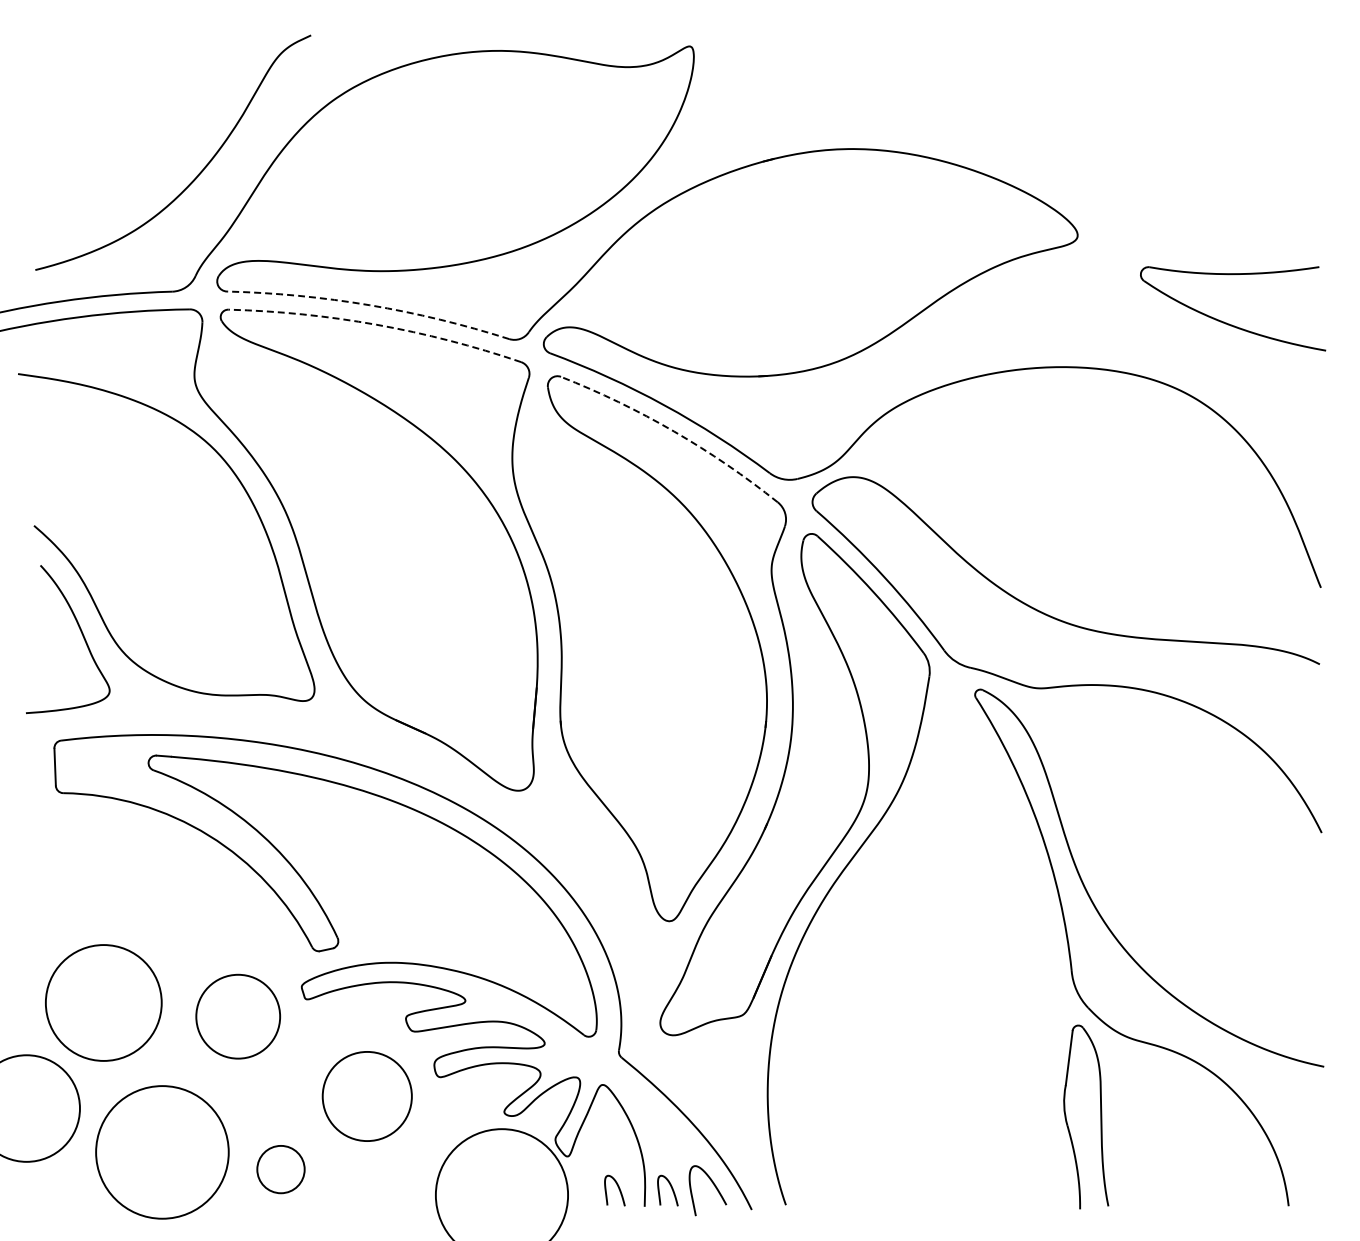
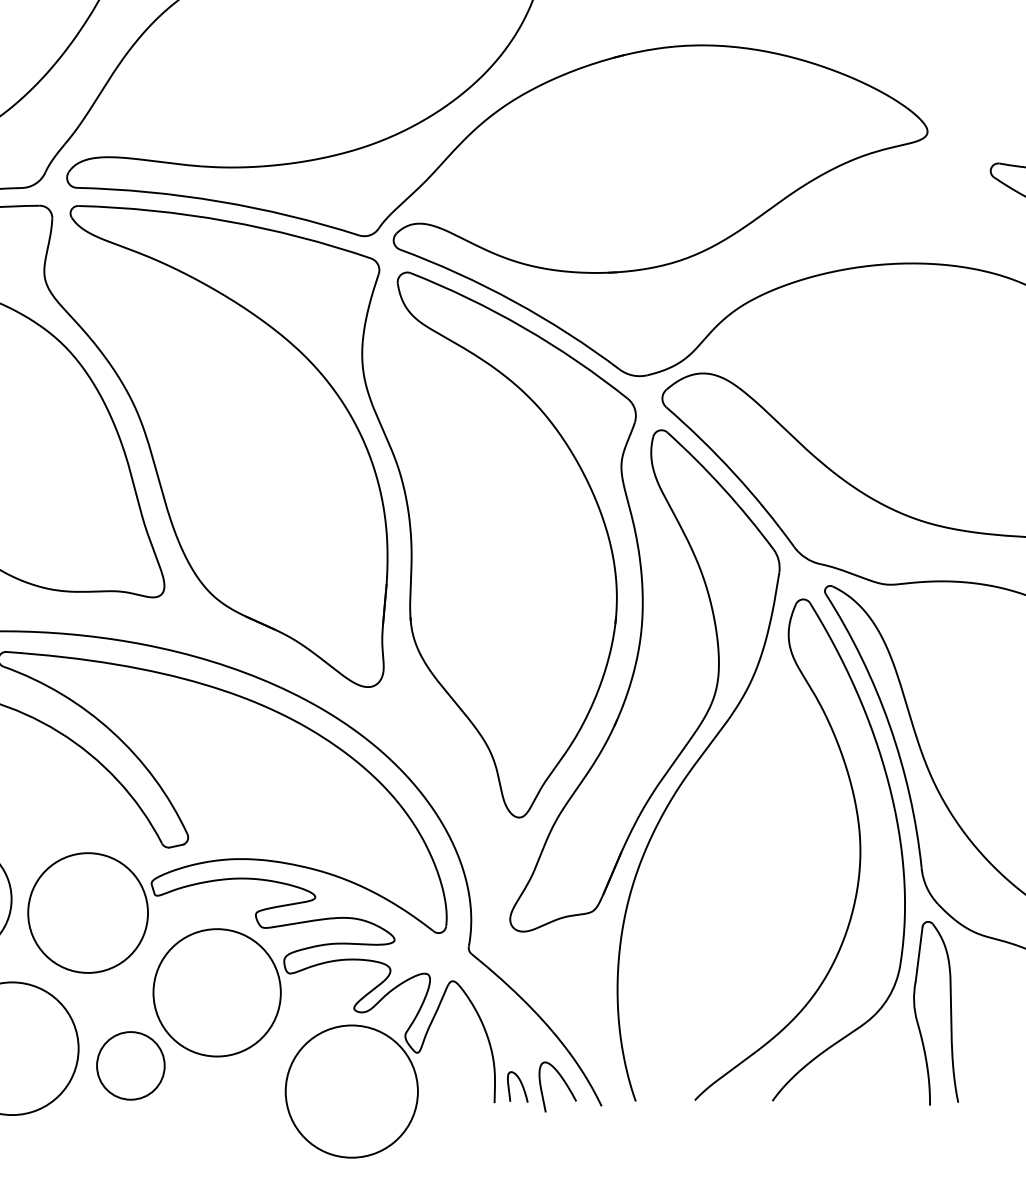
arc: (369, 305) -> (219, 201), dashed -> solid
arc: (376, 324) -> (226, 220), dashed -> solid
arc: (674, 431) -> (524, 327), dashed -> solid
part: (1009, 953) -> (859, 849), added
circle: (238, 1016) -> (88, 912), size x1.43
circle: (367, 1096) -> (217, 992), size x1.43
circle: (280, 1169) -> (130, 1065), size x1.43
curve: (618, 1189) -> (468, 1085), removed

